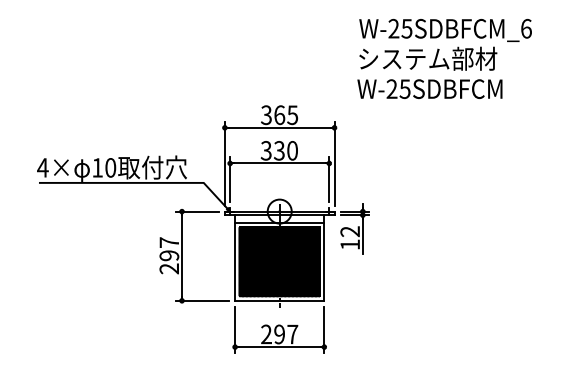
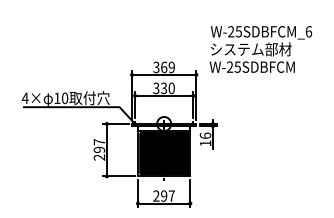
text: (445, 58) -> (261, 49), moved
text: (292, 115) -> (171, 67), 365 -> 369
text: (350, 231) -> (205, 135), 12 -> 16

